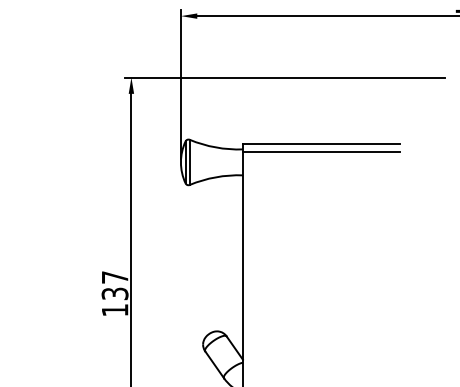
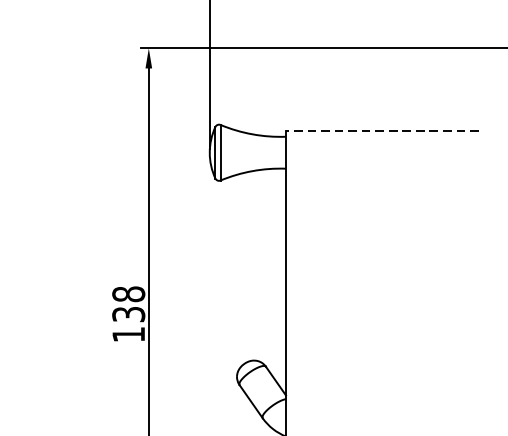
line: (320, 144) -> (381, 130), solid -> dashed
line: (320, 152) -> (381, 140), removed
text: (114, 277) -> (128, 294), 137 -> 138

